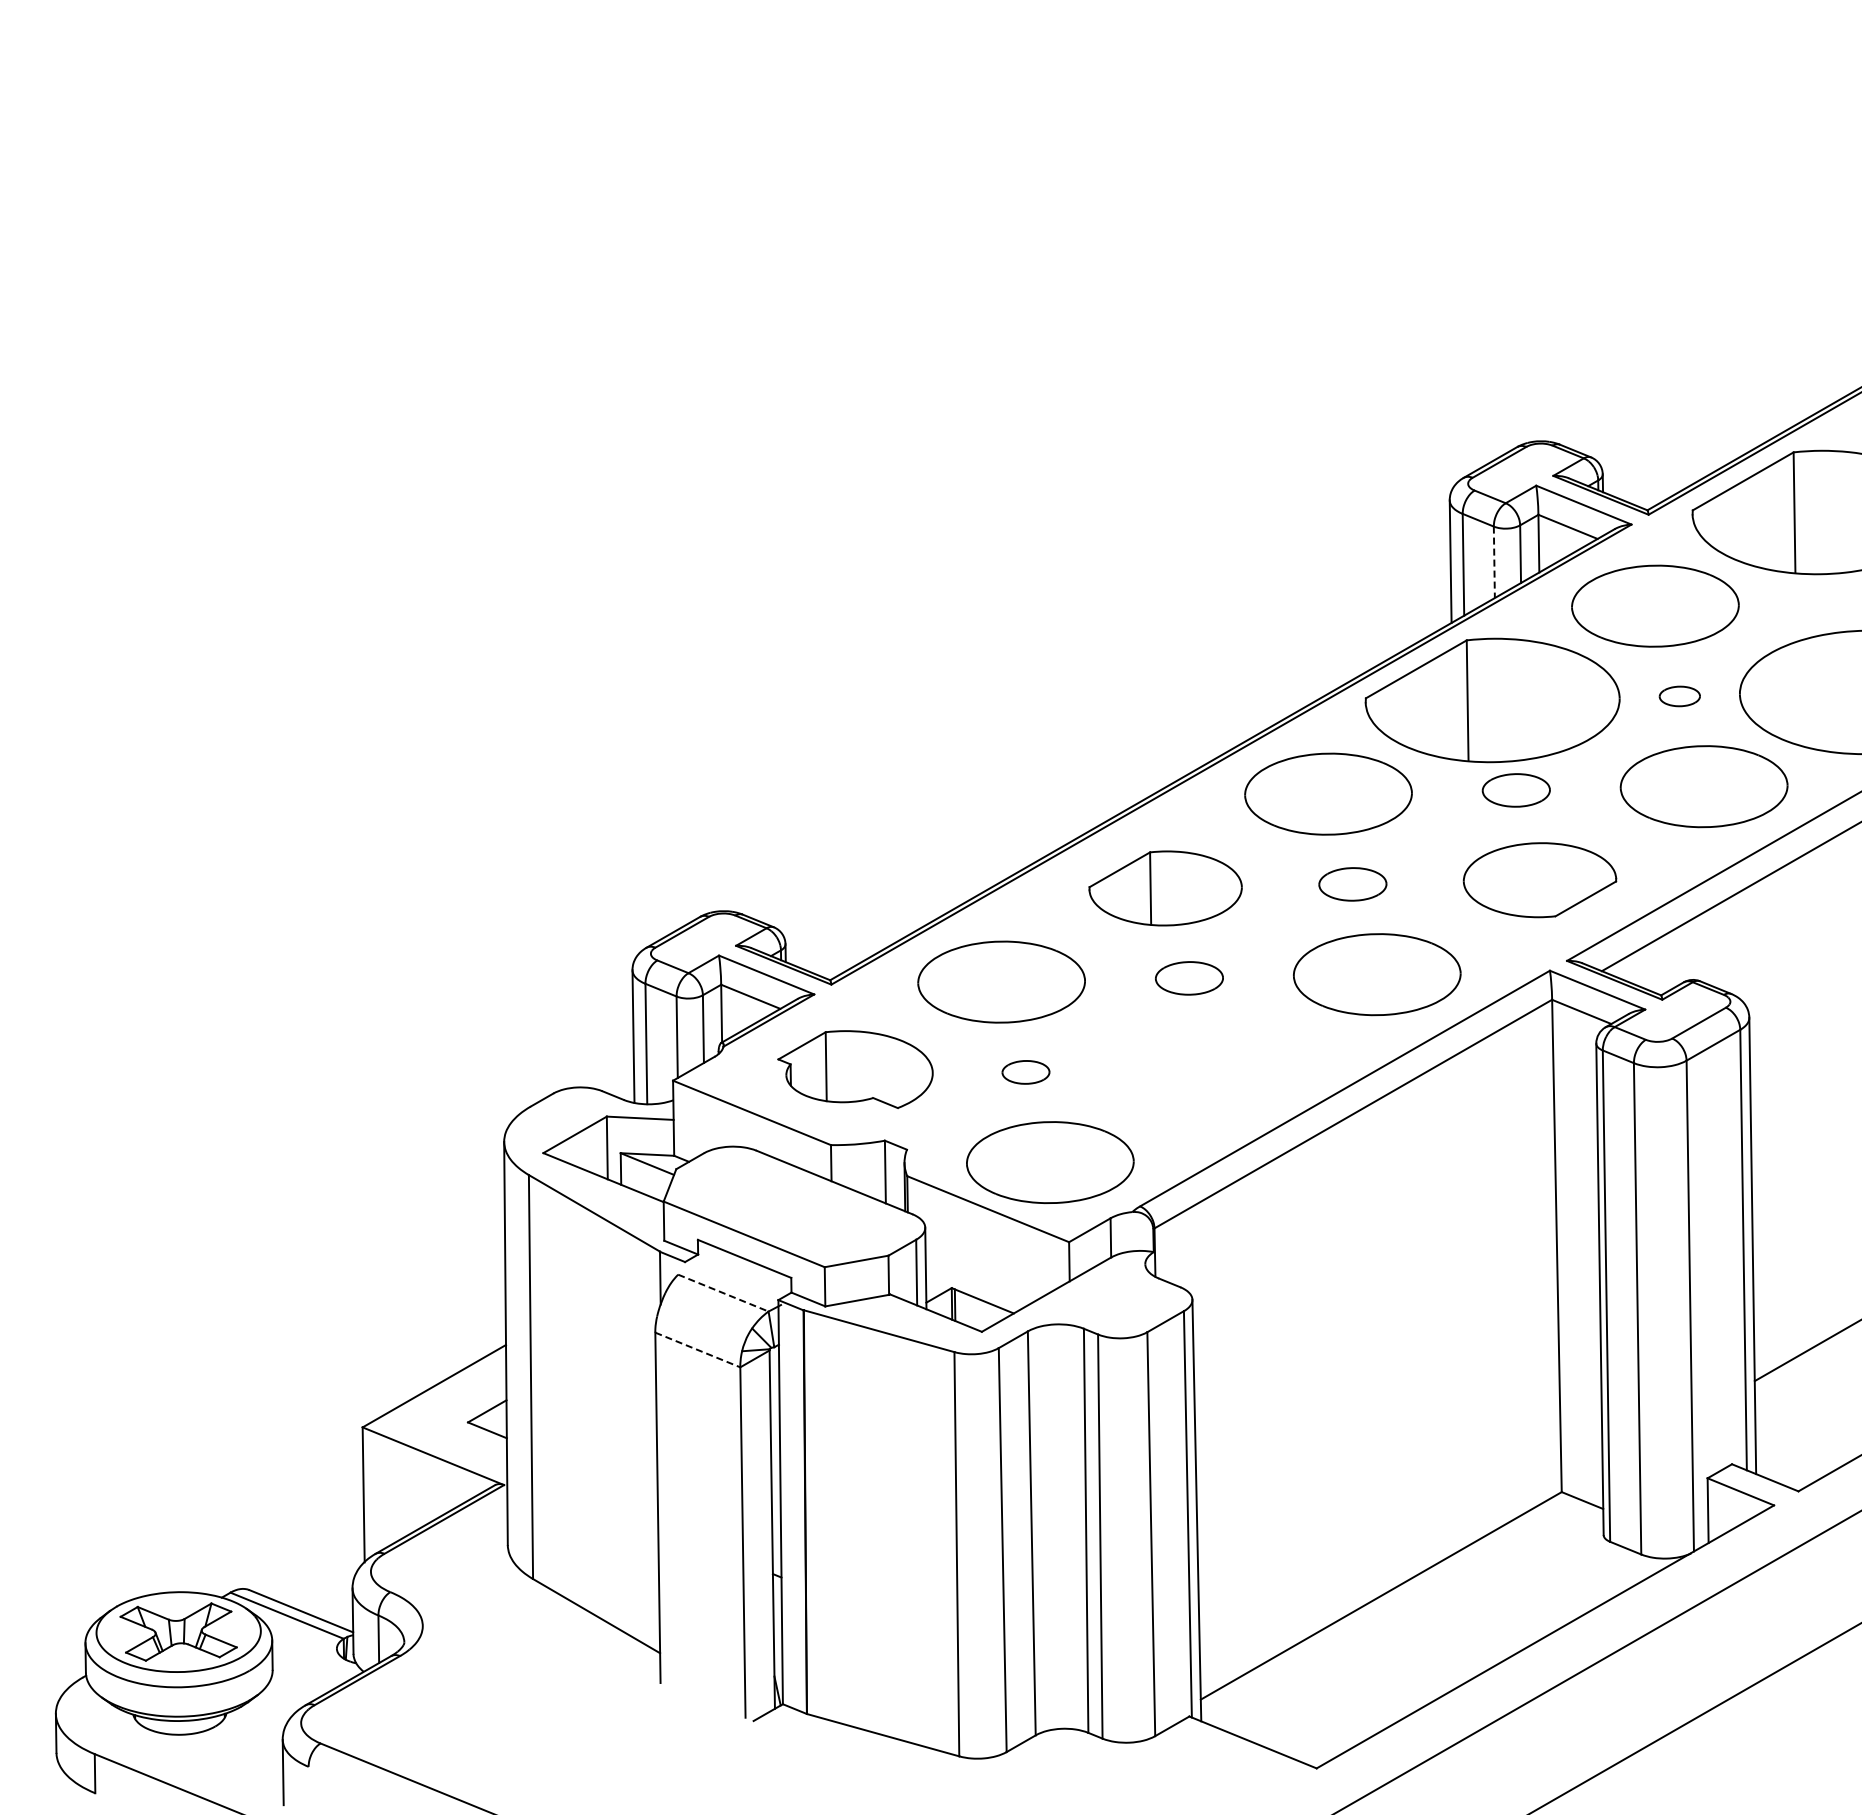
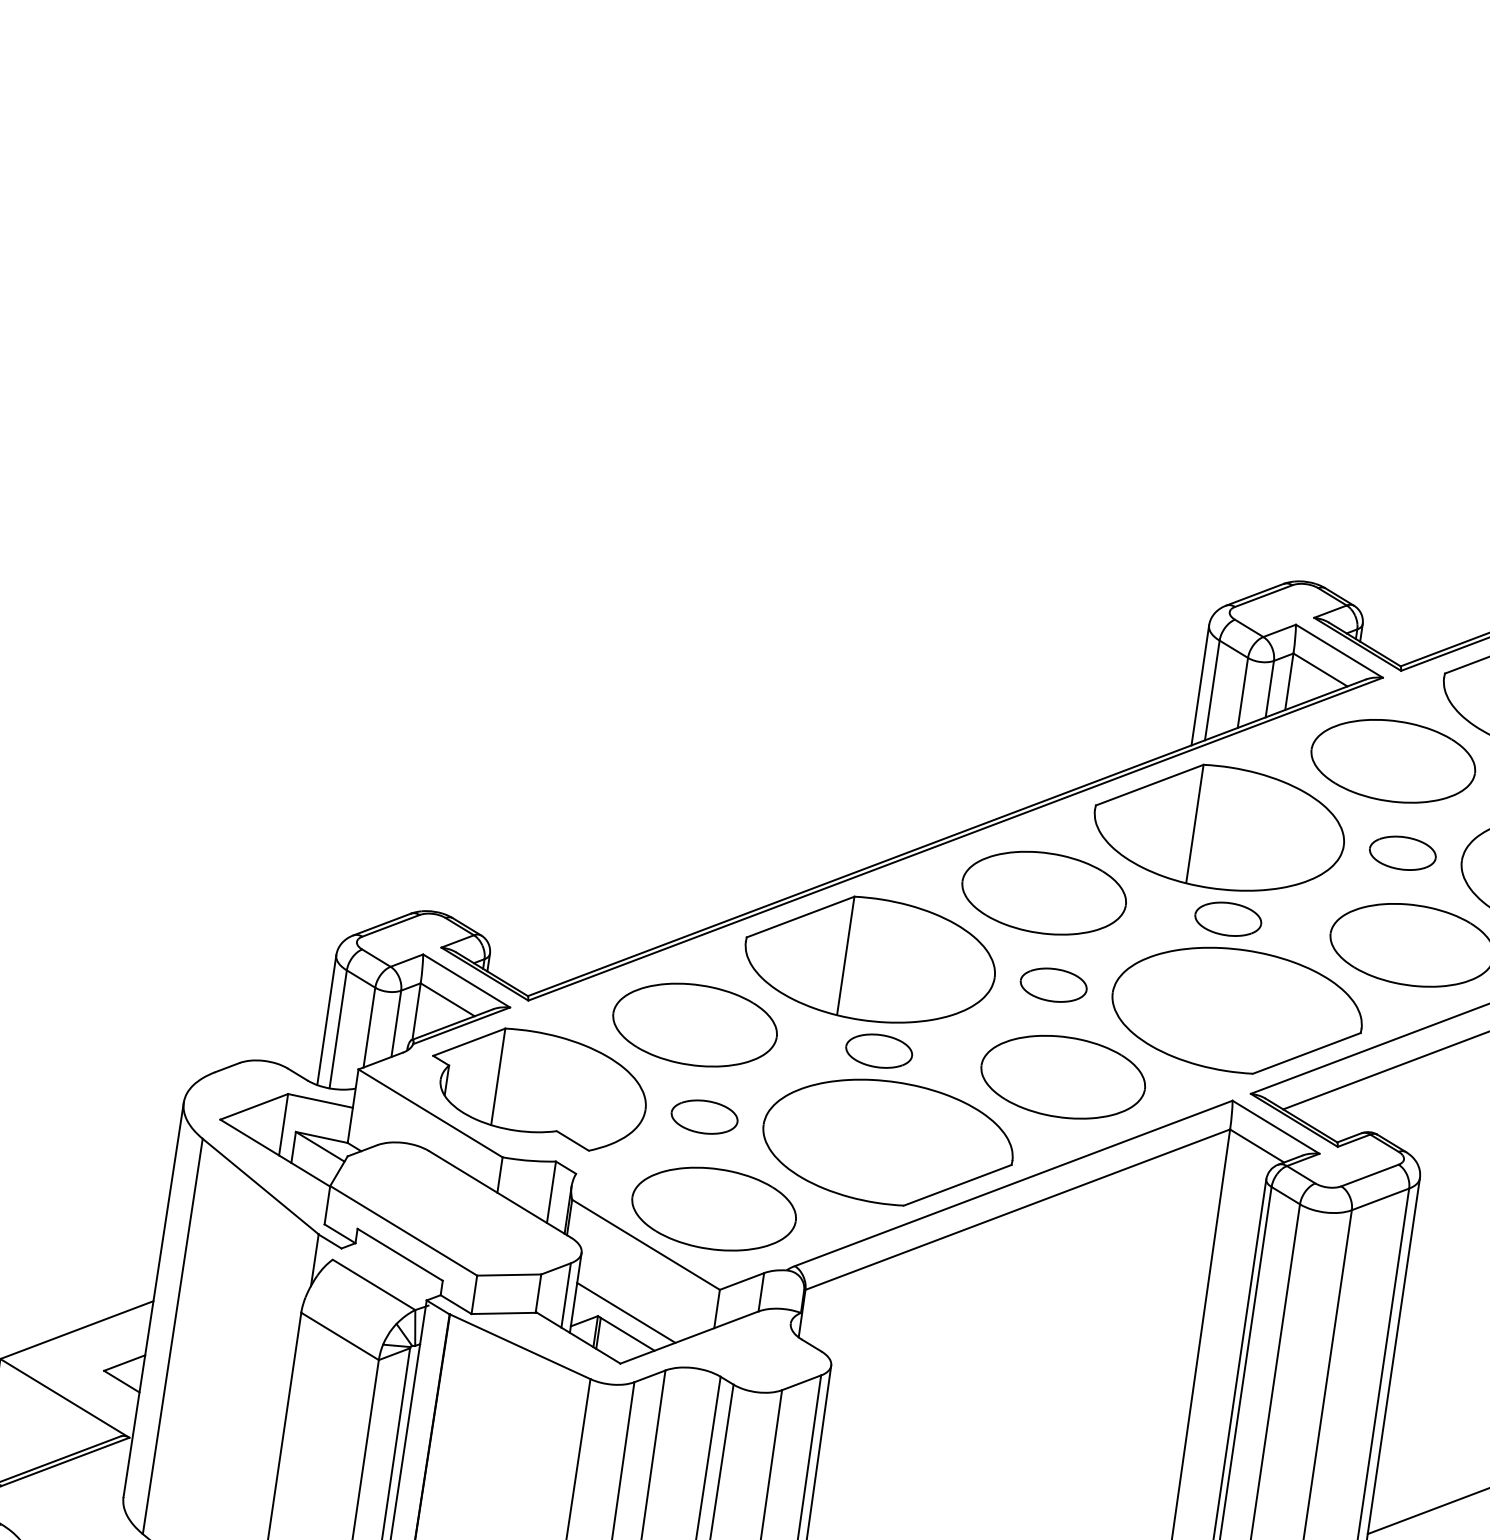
line: (1494, 562) -> (1243, 693), dashed -> solid
part: (1679, 696) -> (1402, 853), size x1.67
part: (1539, 879) -> (1236, 1009), size x1.67
part: (1165, 888) -> (870, 959), size x1.67
part: (1212, 1067) -> (887, 1141), added
part: (855, 1069) -> (538, 1087), size x1.43
part: (1025, 1072) -> (704, 1117), size x1.43
line: (979, 1280) -> (626, 1313), added
line: (723, 1293) -> (374, 1285), dashed -> solid
line: (697, 1350) -> (339, 1336), dashed -> solid

